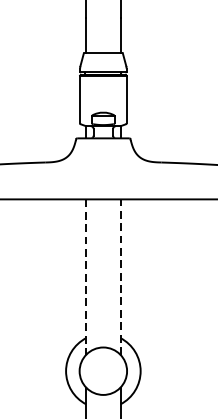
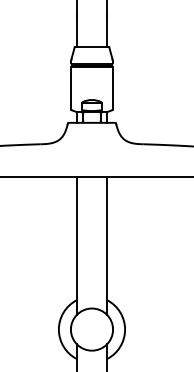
line: (120, 276) -> (107, 245), dashed -> solid
line: (85, 277) -> (76, 246), dashed -> solid

